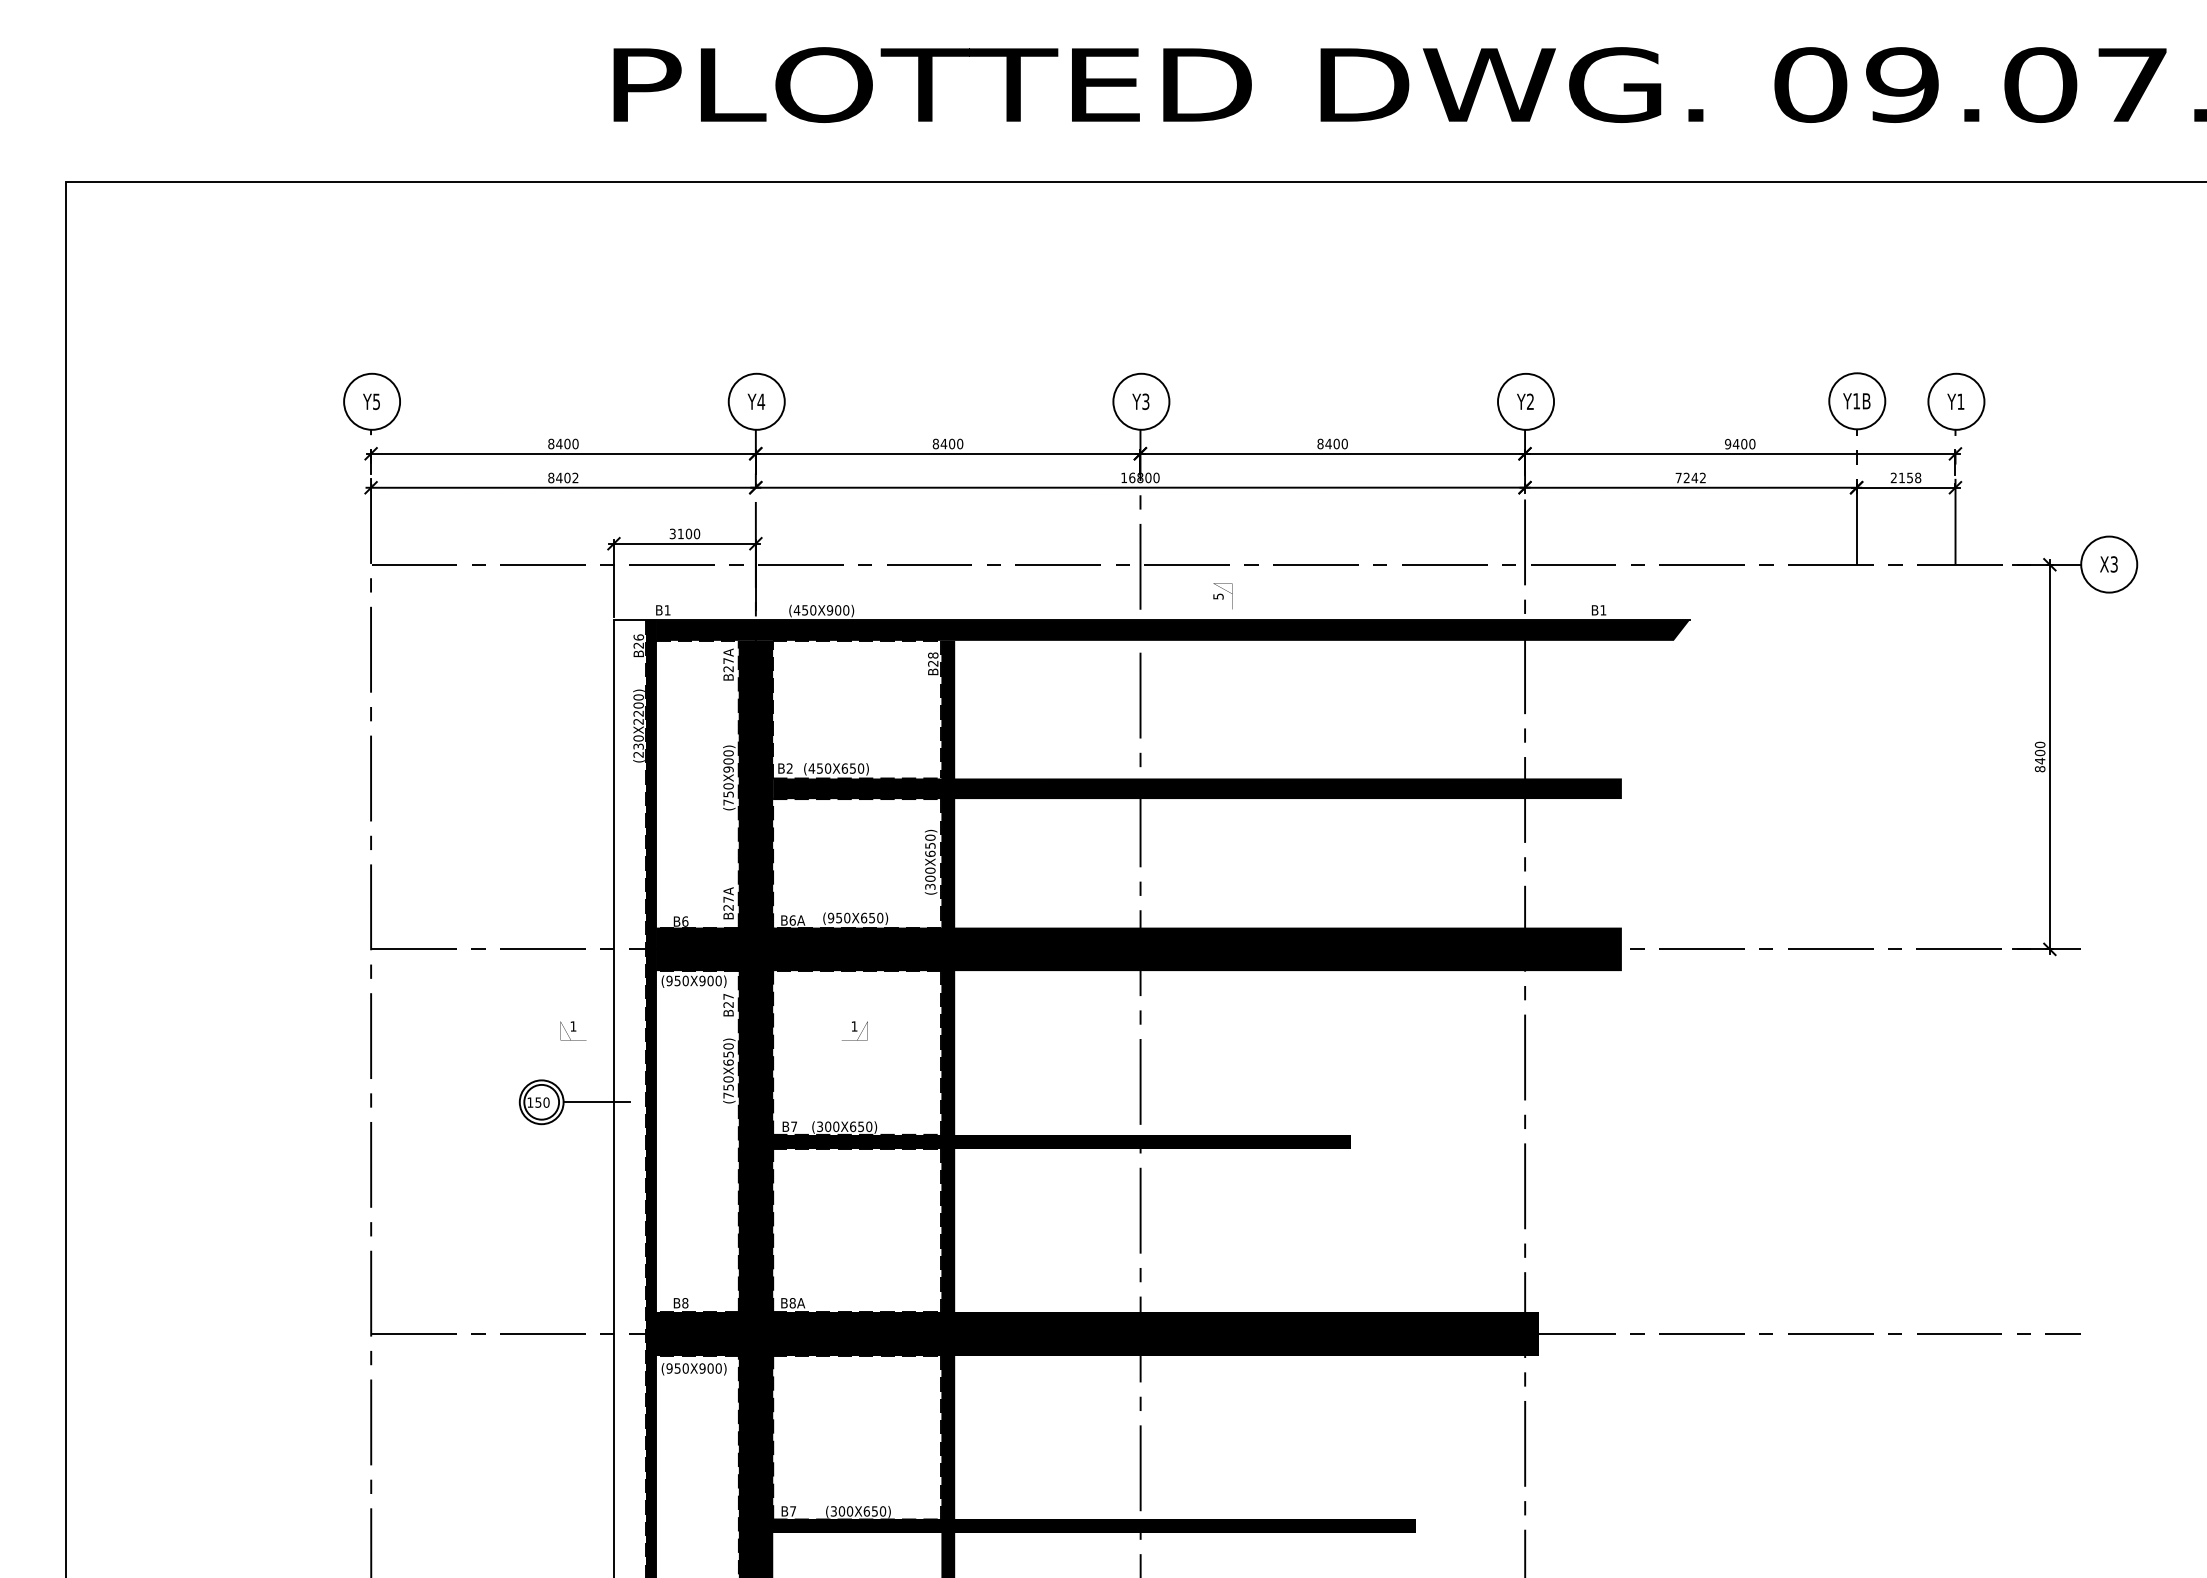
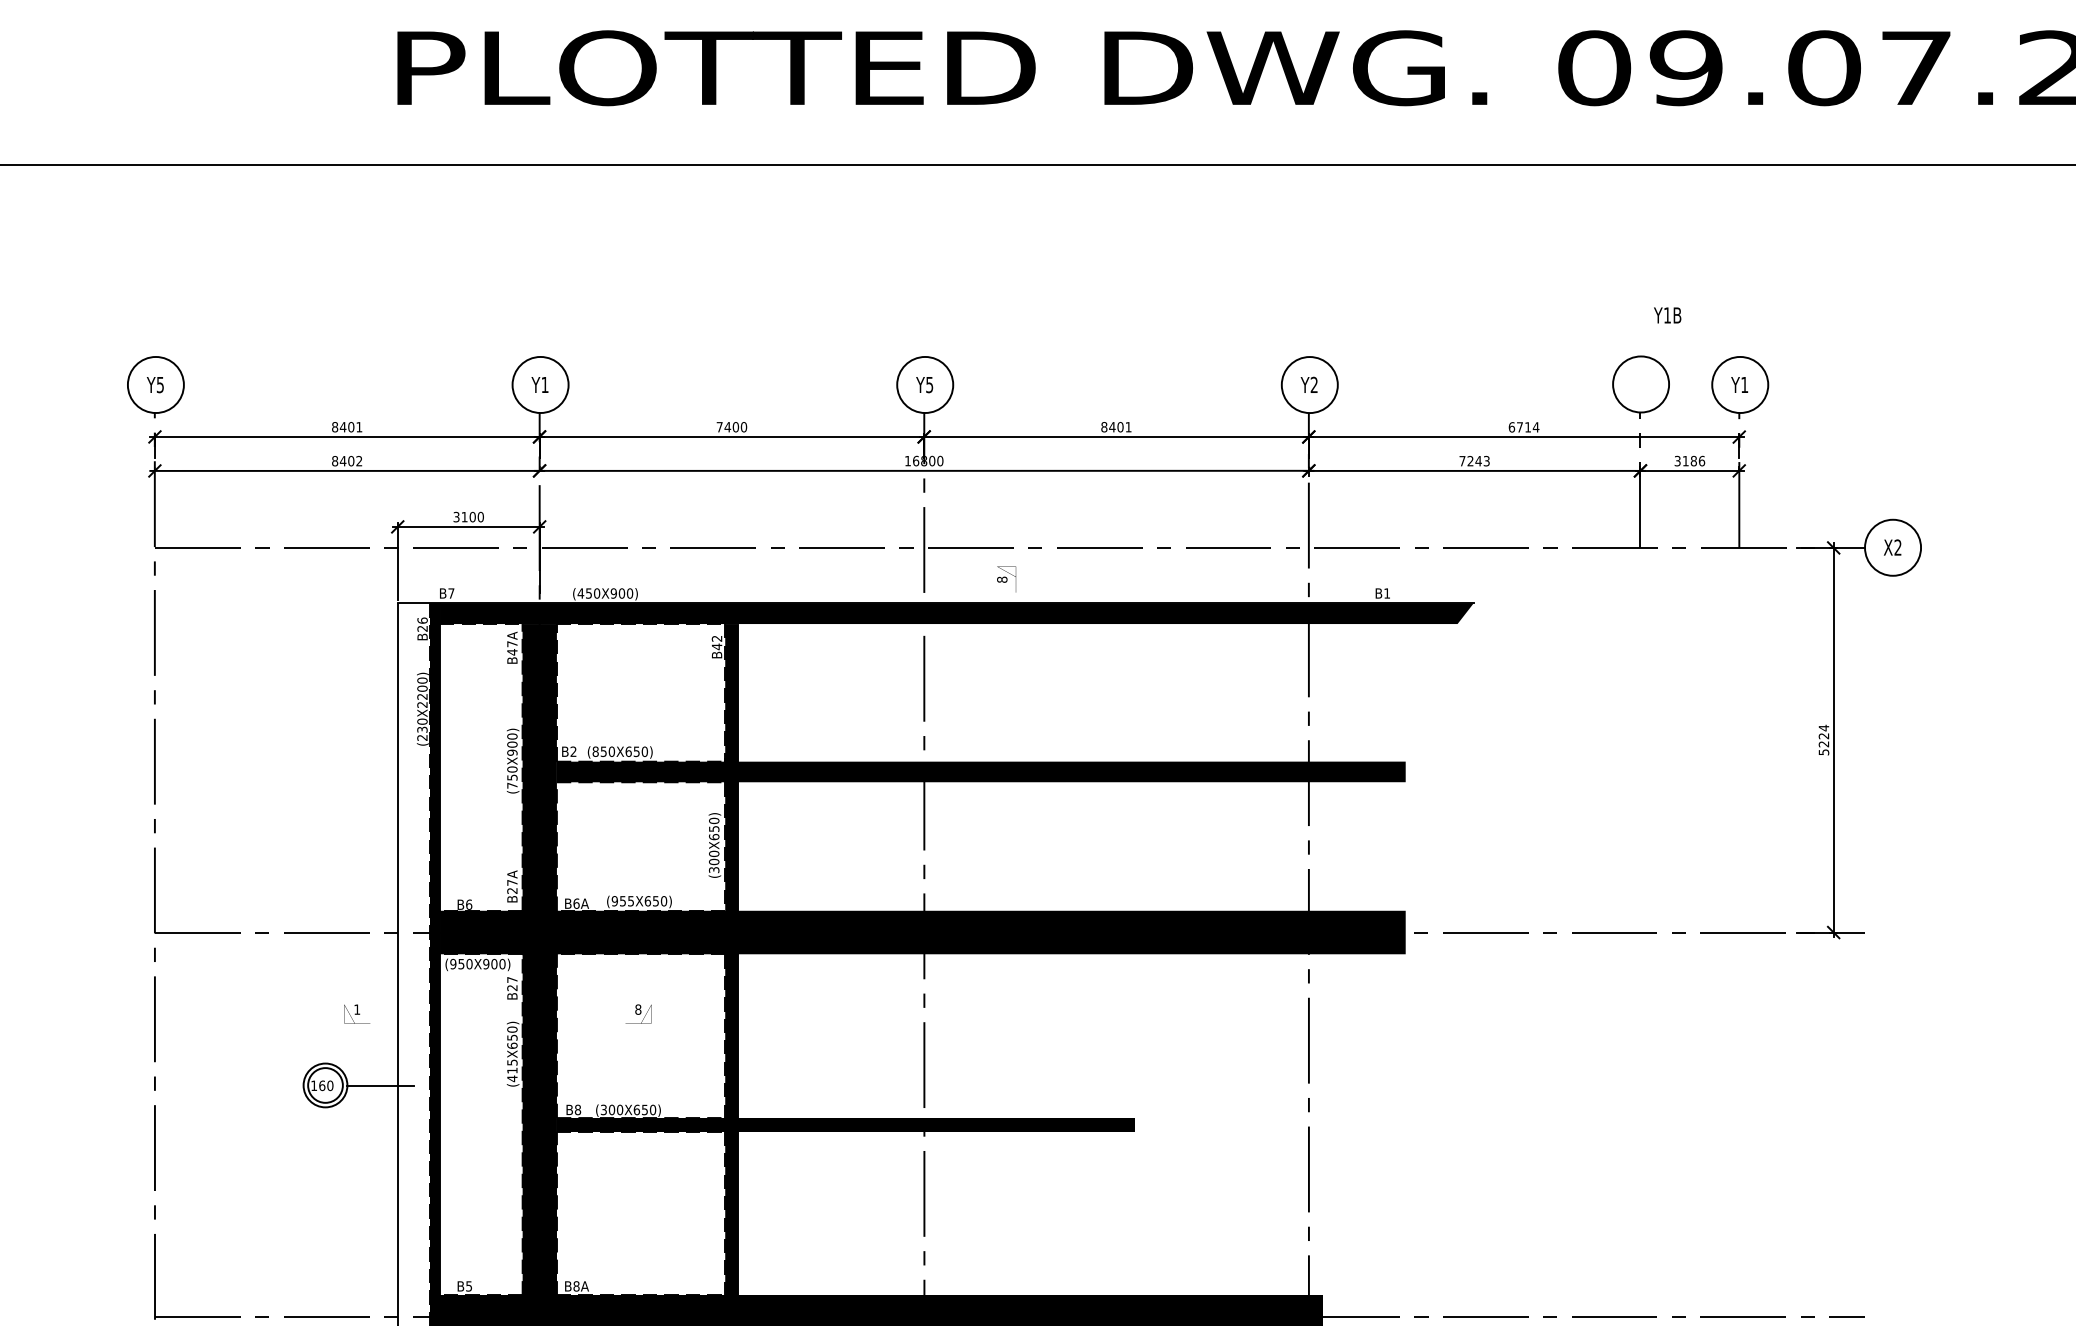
text: (761, 401) -> (545, 384), Y4 -> Y1
text: (1145, 401) -> (929, 384), Y3 -> Y5
text: (1856, 401) -> (1667, 315), moved
text: (575, 443) -> (359, 426), 8400 -> 8401
text: (935, 443) -> (719, 426), 8400 -> 7400
text: (1344, 443) -> (1128, 426), 8400 -> 8401
text: (1740, 443) -> (1524, 426), 9400 -> 6714
text: (1906, 477) -> (1690, 460), 2158 -> 3186
text: (1702, 478) -> (1486, 461), 7242 -> 7243
text: (2113, 564) -> (1897, 547), X3 -> X2
text: (1218, 596) -> (1002, 579), 5 -> 8
text: (667, 610) -> (451, 593), B1 -> B7
text: (933, 659) -> (717, 642), B28 -> B42
text: (728, 668) -> (512, 651), B27A -> B47A
text: (2039, 756) -> (1823, 739), 8400 -> 5224
text: (811, 768) -> (595, 751), (450X650) -> (850X650)
text: (847, 917) -> (631, 900), (950X650) -> (955X650)
text: (854, 1026) -> (638, 1009), 1 -> 8
text: (728, 1087) -> (512, 1070), (750X650) -> (415X650)
text: (538, 1102) -> (322, 1085), 150 -> 160
text: (794, 1126) -> (578, 1109), B7 -> B8
text: (685, 1303) -> (469, 1286), B8 -> B5

